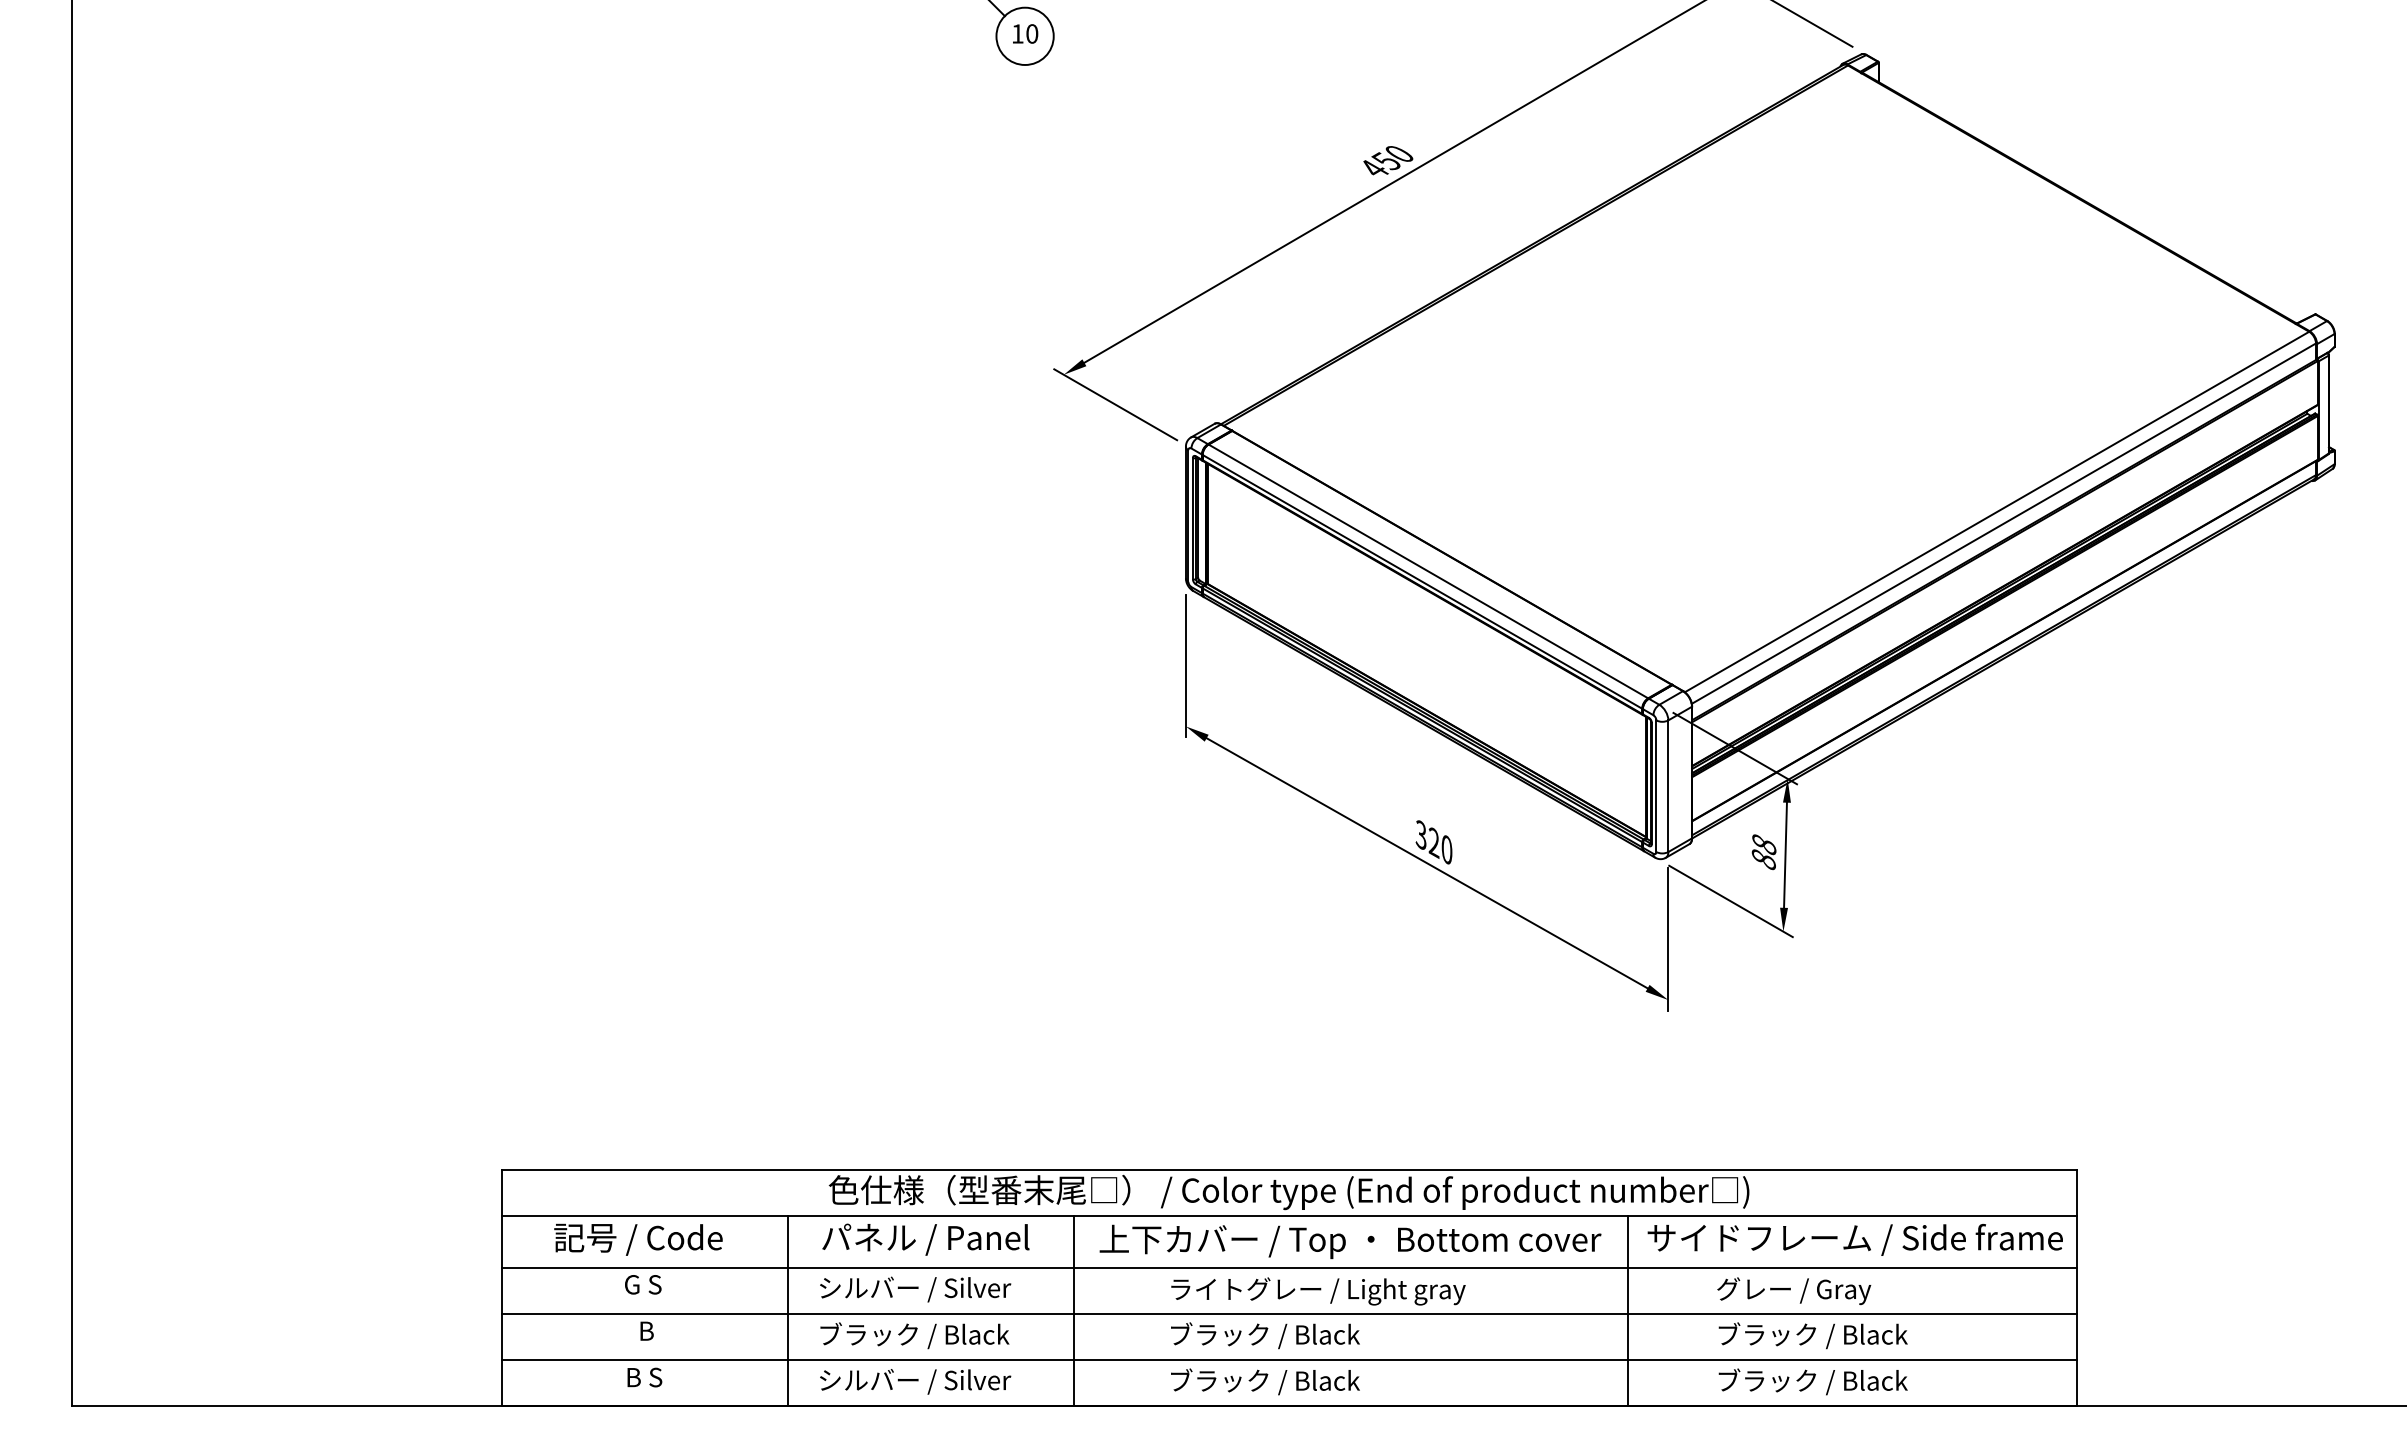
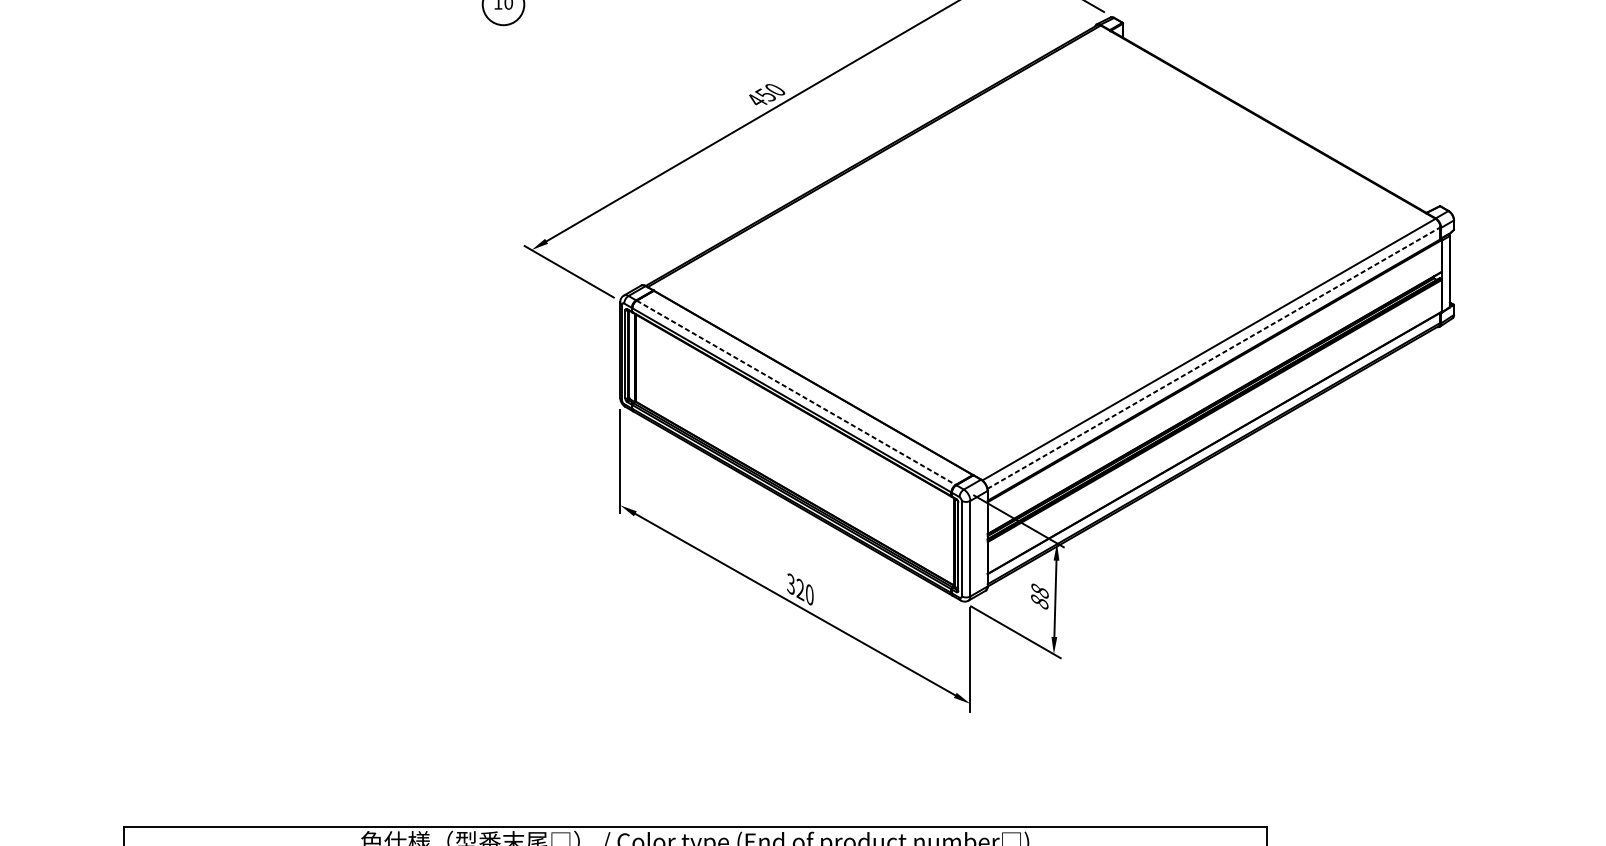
line: (2004, 523) -> (1214, 357), solid -> dashed
line: (1428, 571) -> (796, 392), solid -> dashed

